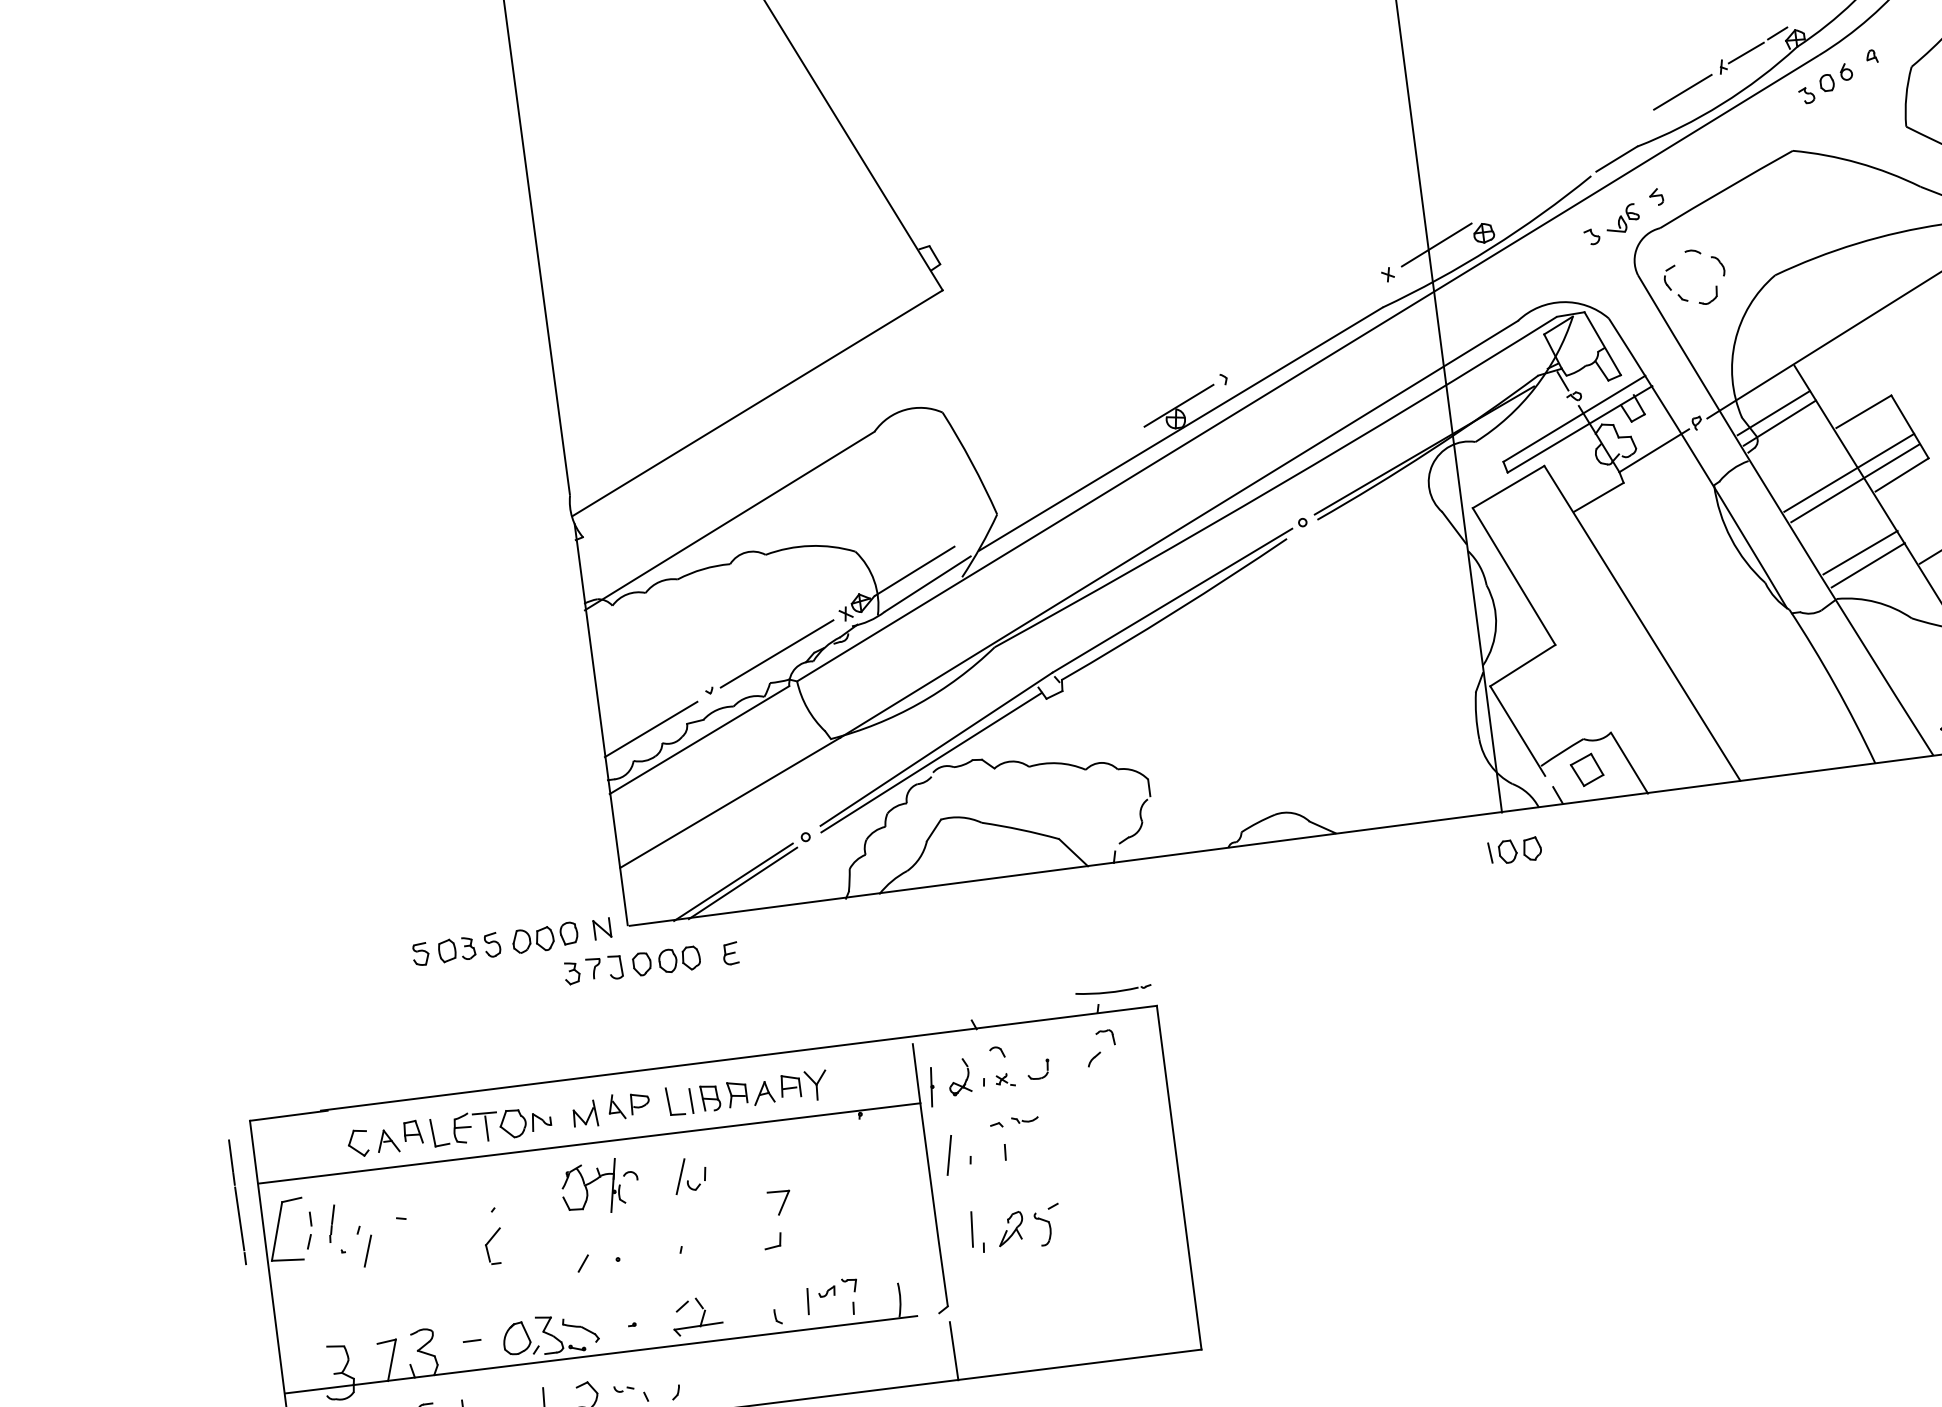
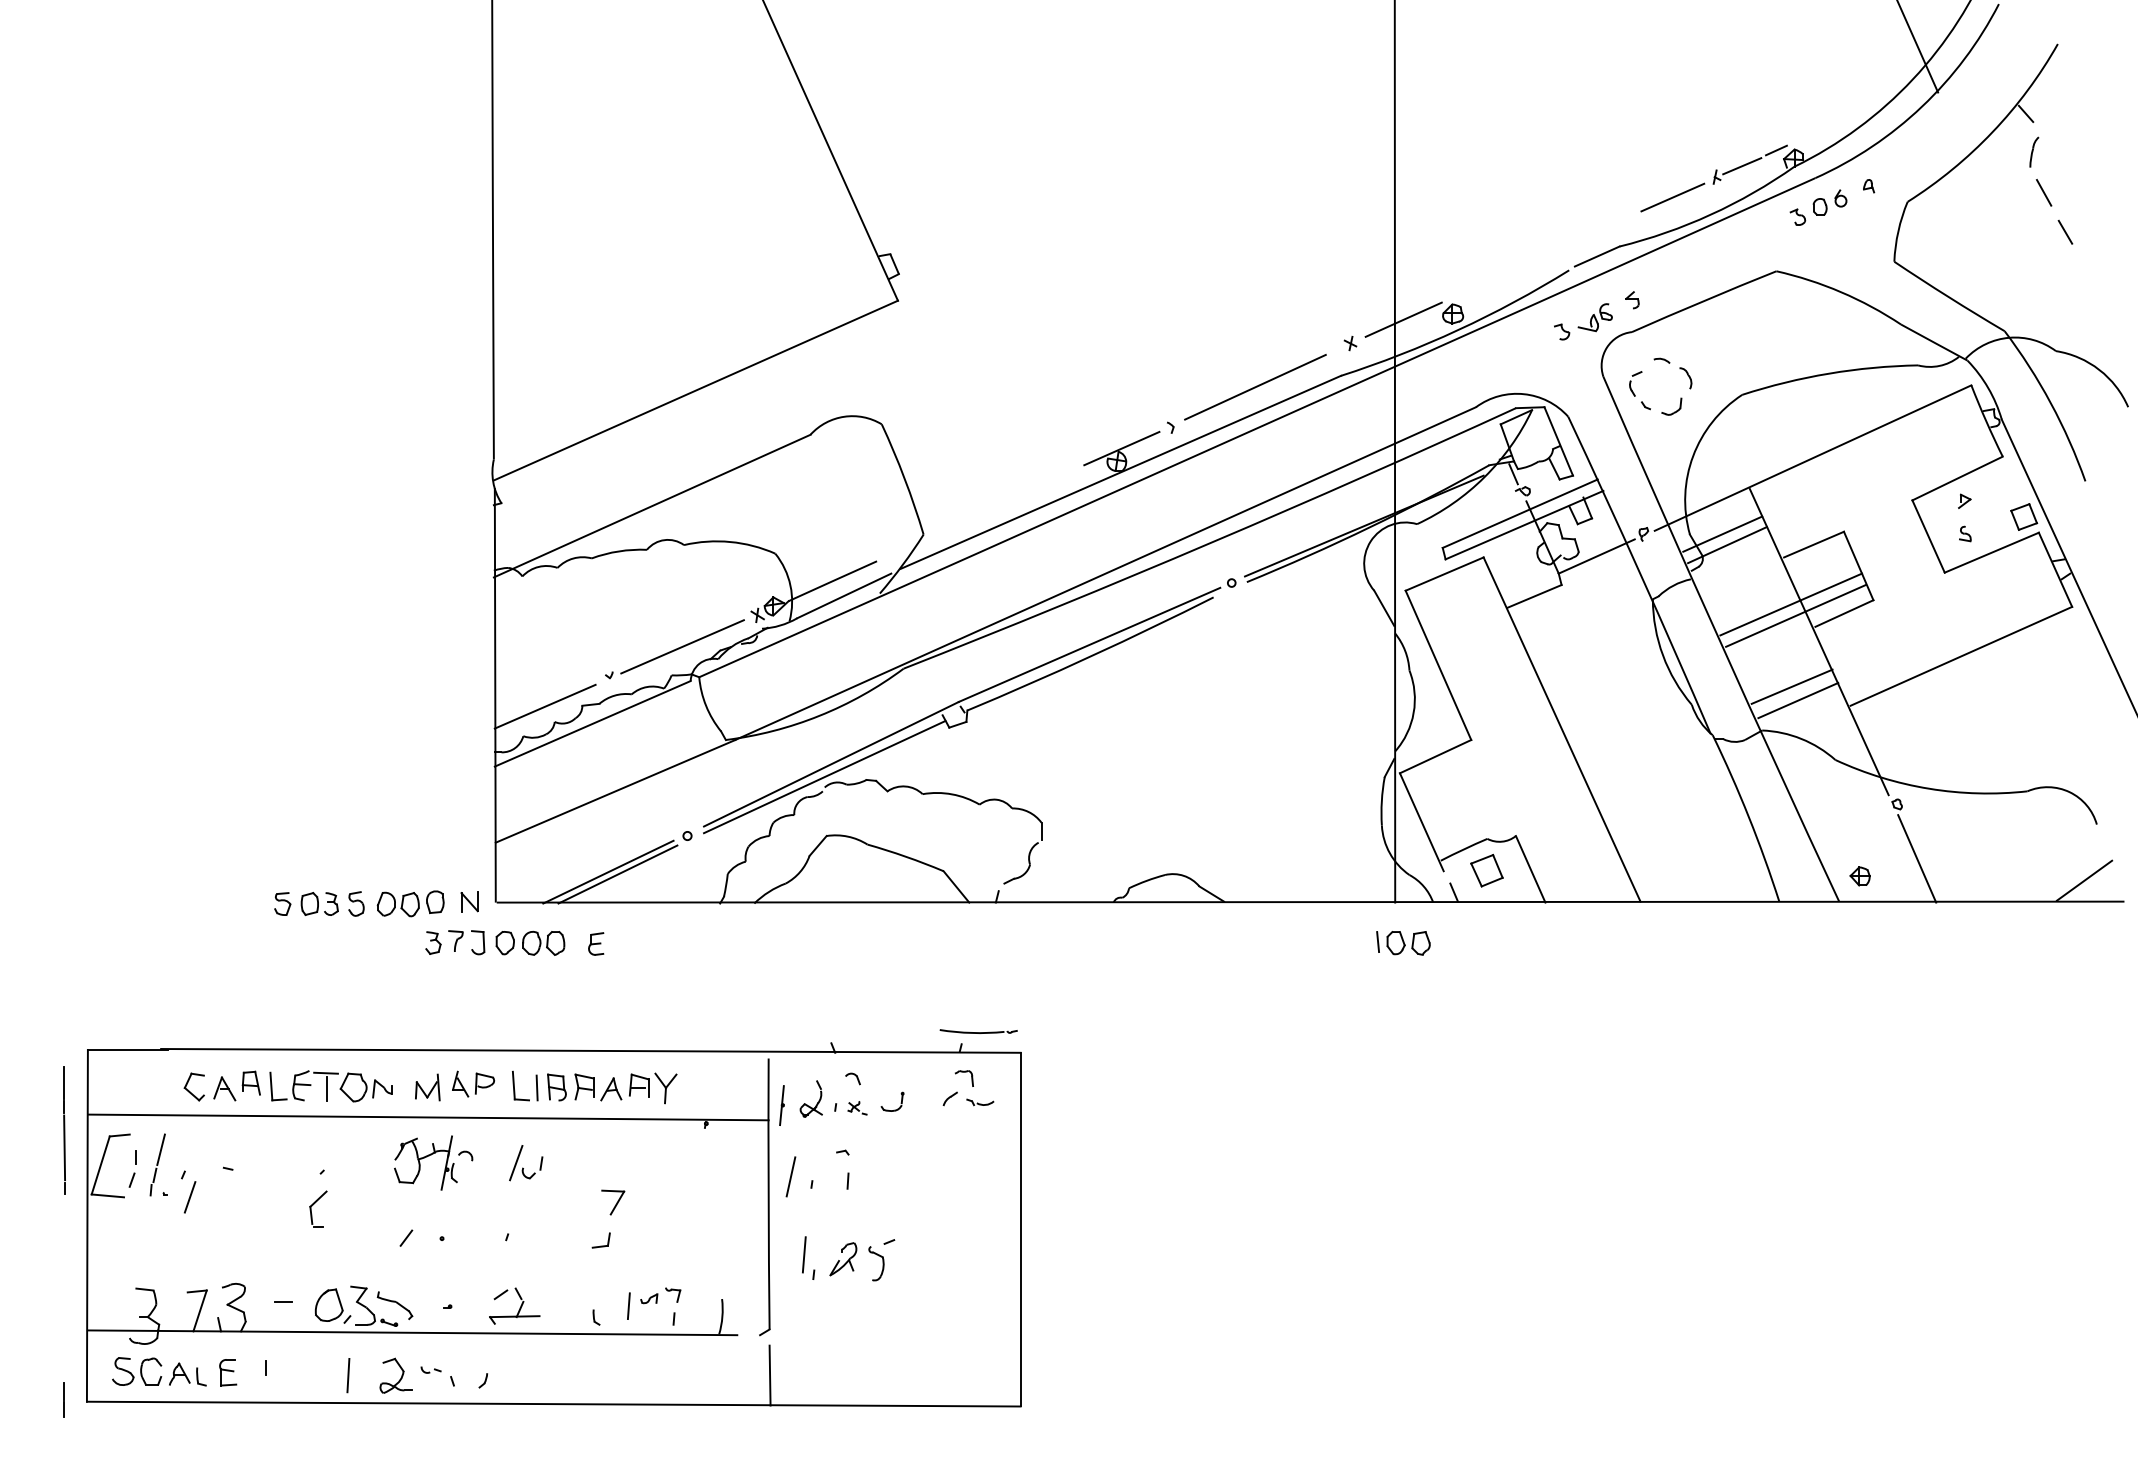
line: (1301, 328) -> (1255, 386), added
part: (1025, 1119) -> (980, 1102), moved
part: (332, 1223) -> (157, 1164), size x1.67

